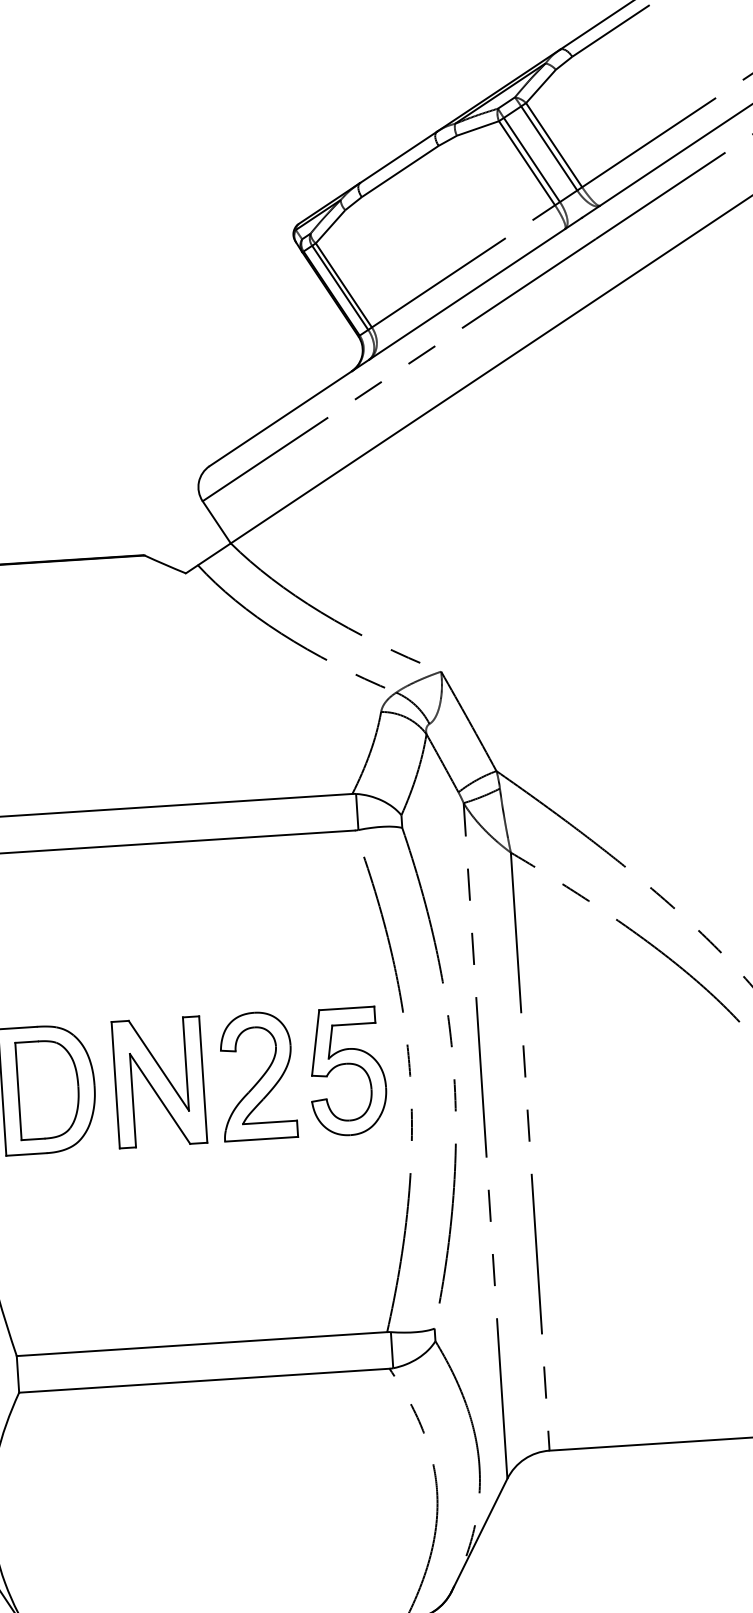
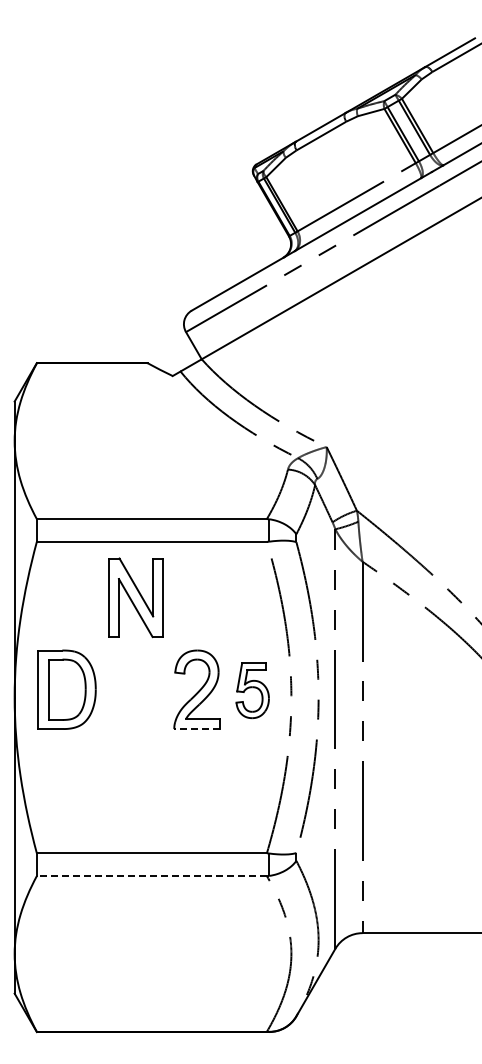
part: (347, 1071) -> (252, 690), size x0.7
part: (158, 1081) -> (135, 597), moved
line: (260, 1140) -> (196, 729), solid -> dashed
line: (203, 1381) -> (151, 876), solid -> dashed

